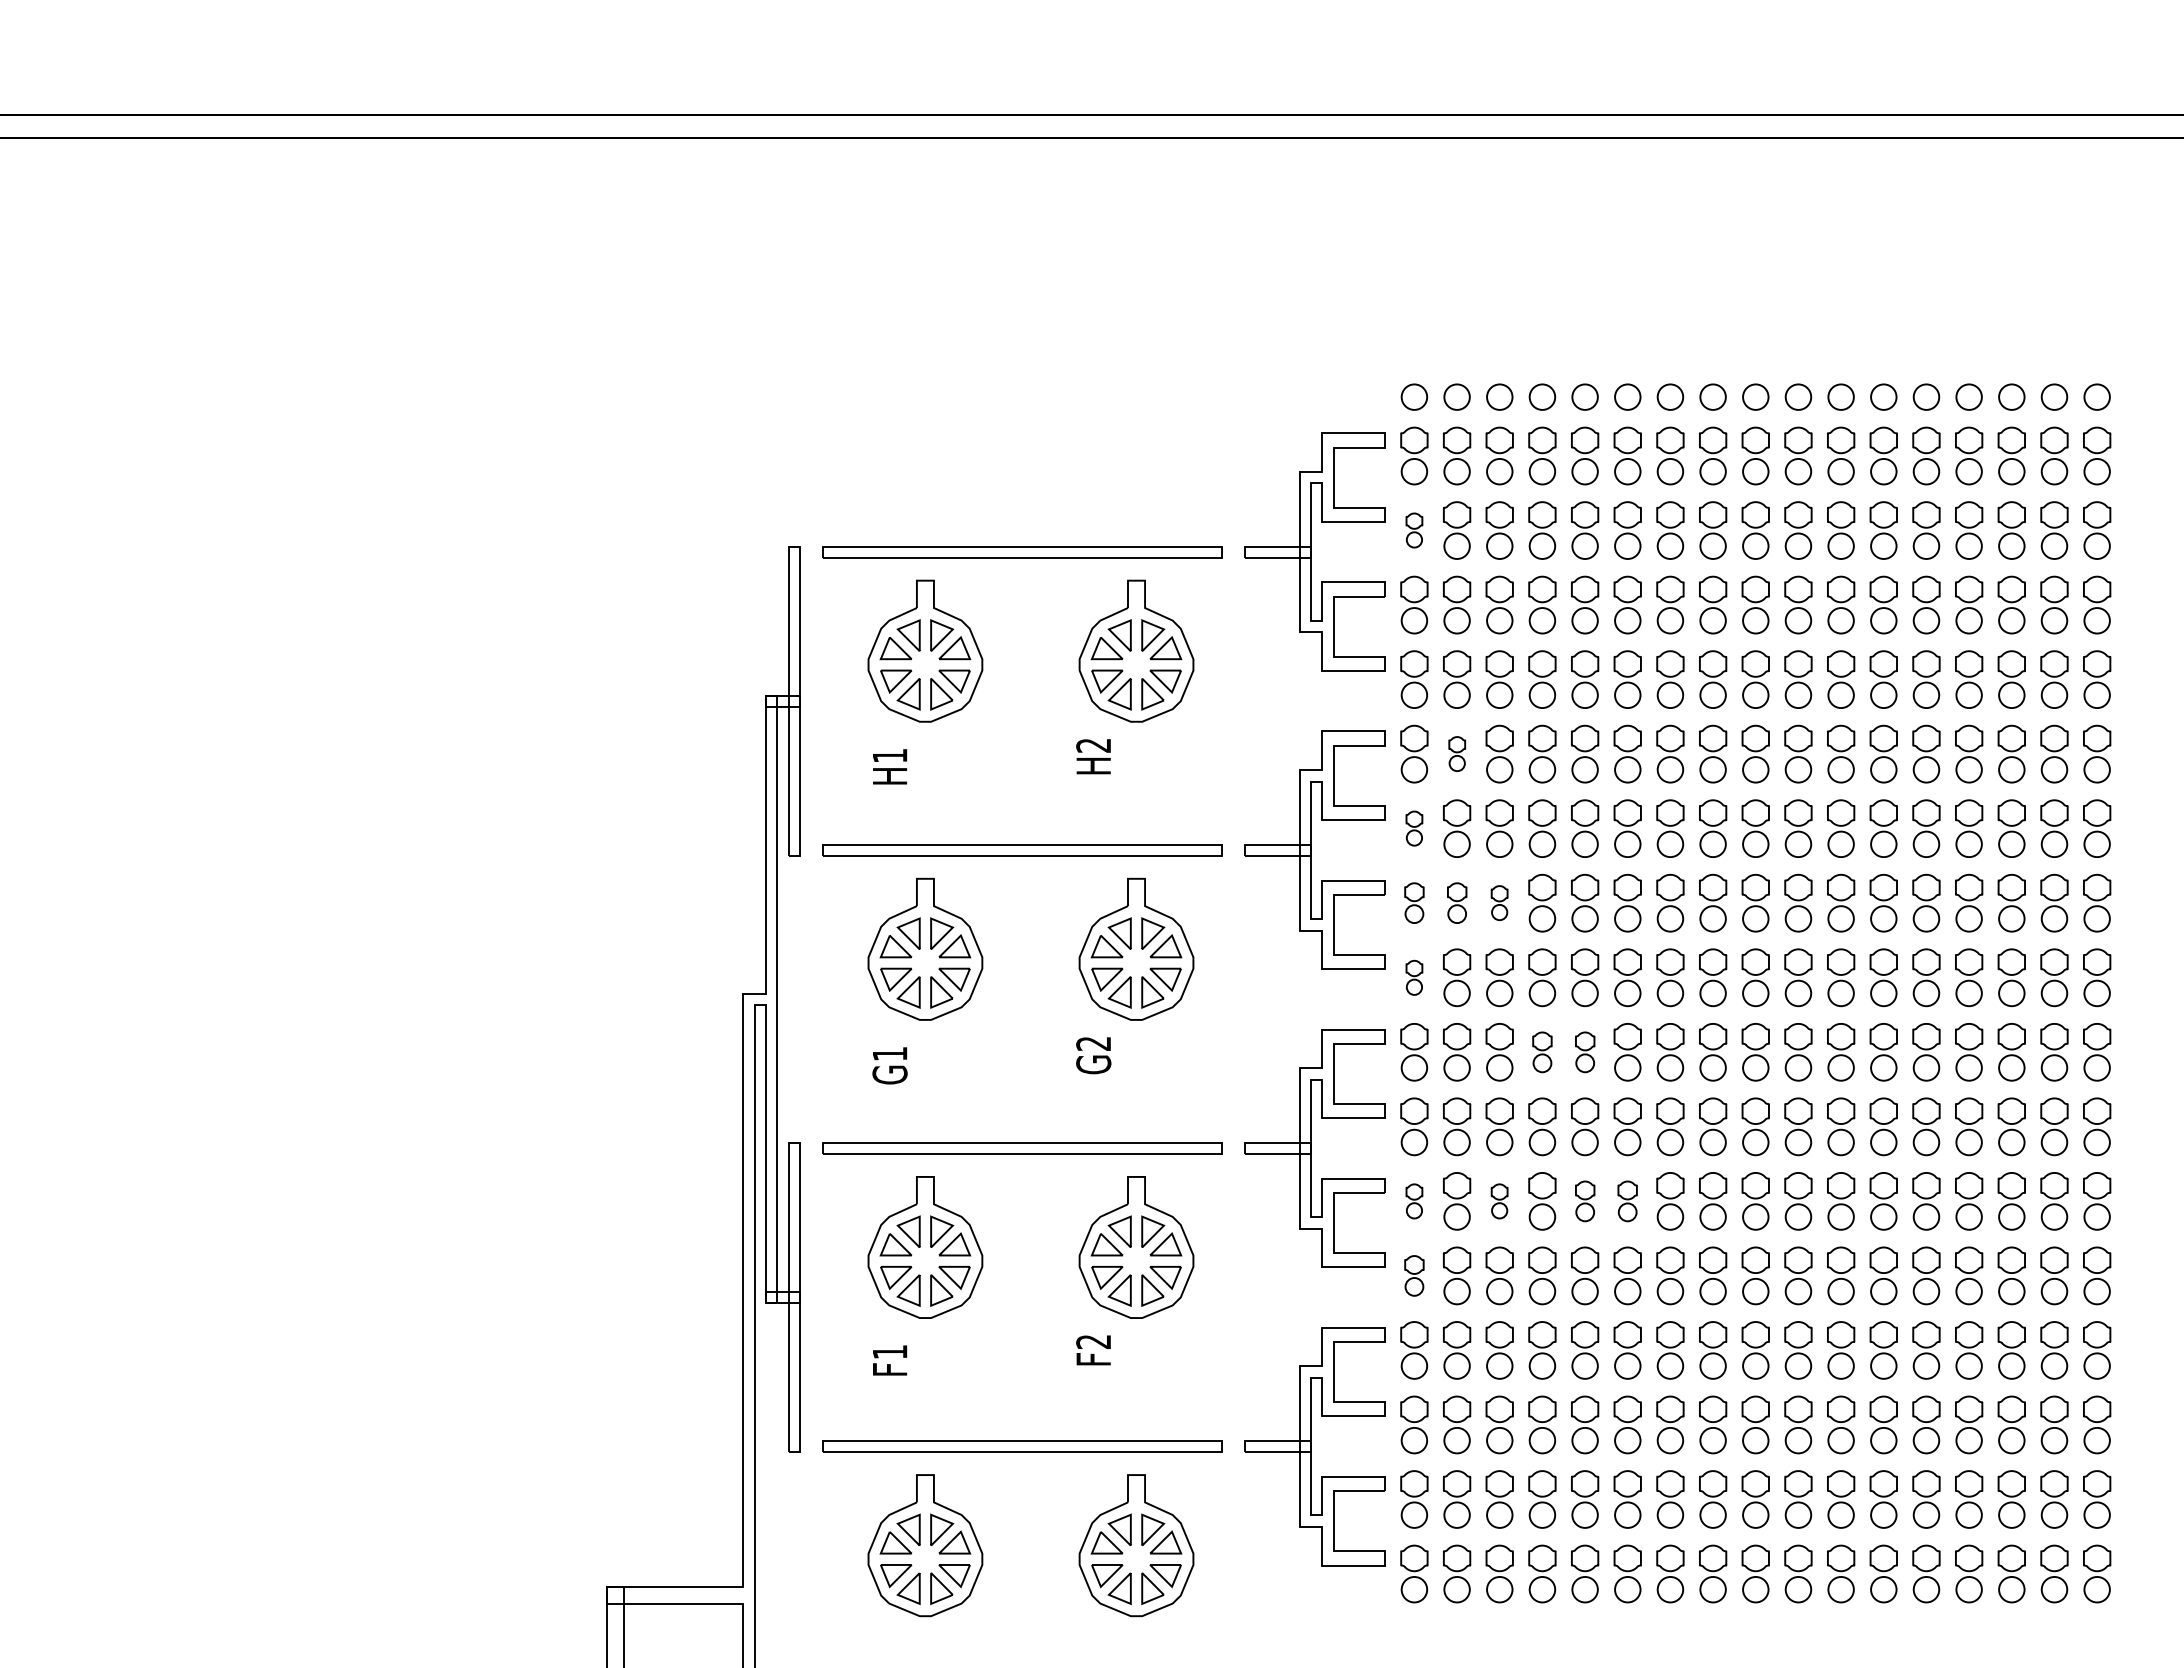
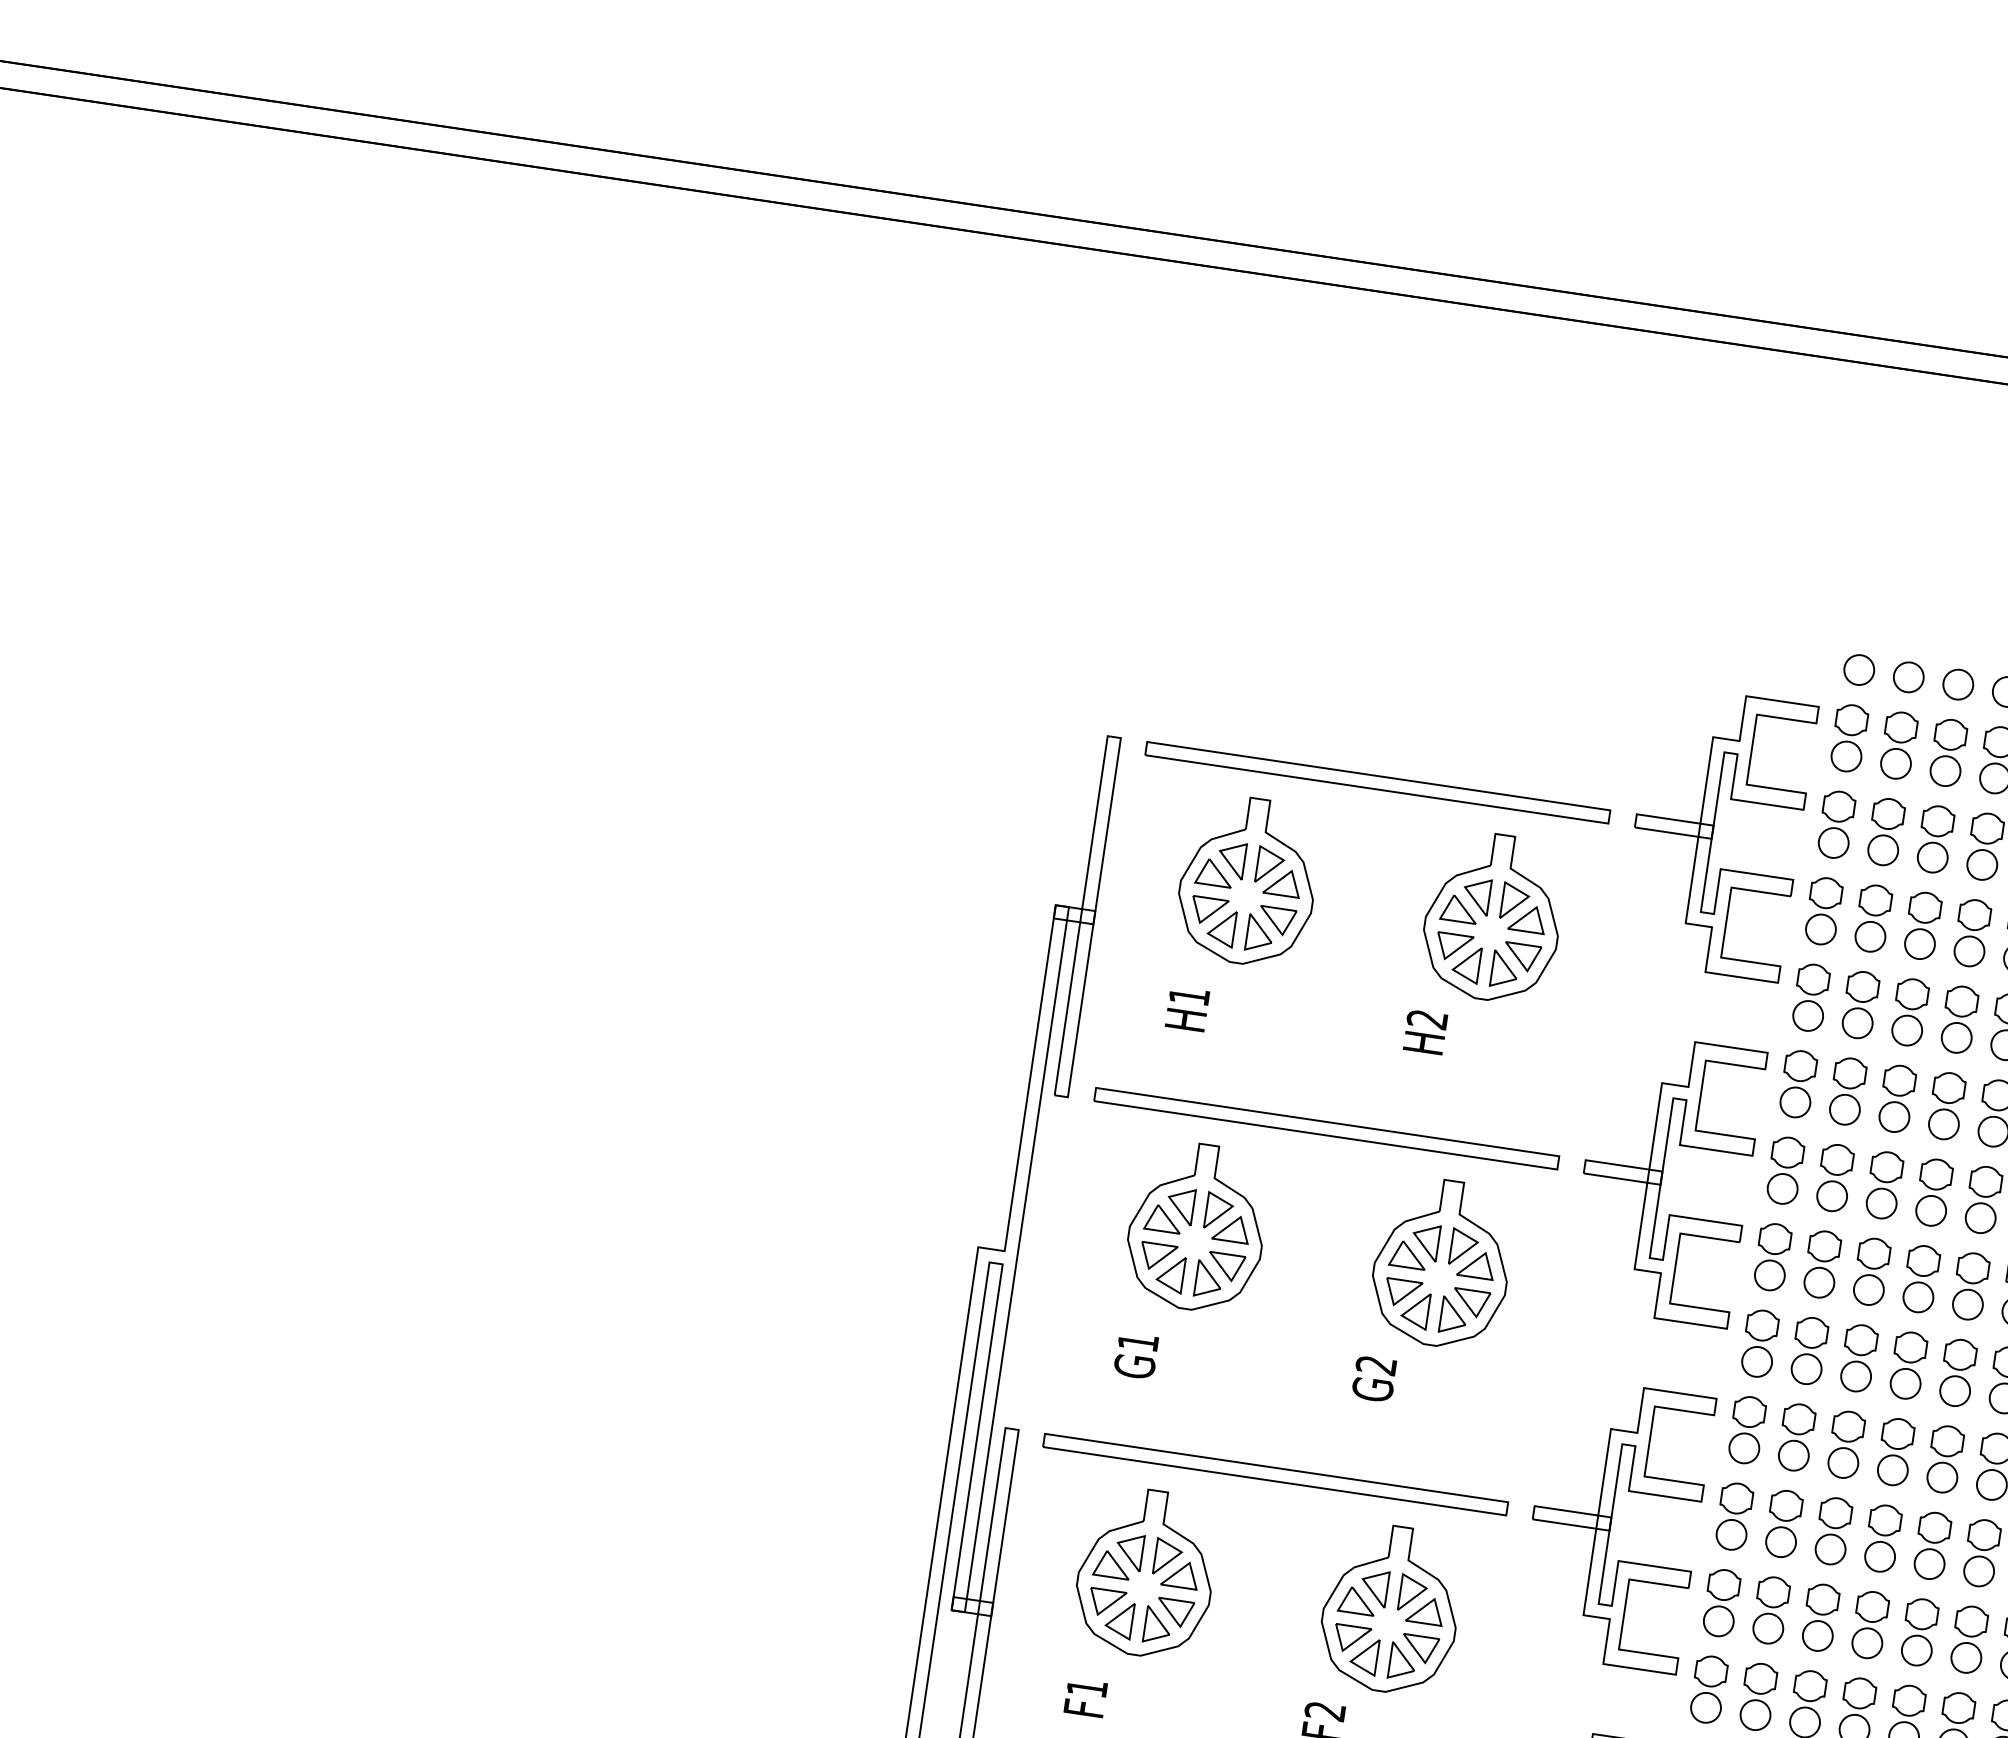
part: (1414, 530) -> (1836, 824), size x1.67
part: (1457, 753) -> (1848, 1090), size x1.67
part: (1414, 828) -> (1785, 1170), size x1.67
part: (1414, 902) -> (1772, 1256), size x1.43
part: (1457, 902) -> (1822, 1263), size x1.43
part: (1499, 902) -> (1871, 1270), size x1.67
part: (1414, 977) -> (1759, 1343), size x1.67
part: (1542, 1052) -> (1895, 1452), size x1.43
part: (1585, 1052) -> (1945, 1459), size x1.43
part: (1414, 1201) -> (1721, 1603), size x1.67
part: (1499, 1201) -> (1820, 1617), size x1.67
part: (1585, 1201) -> (1919, 1632), size x1.43
part: (1627, 1201) -> (1968, 1639), size x1.43
part: (1414, 1275) -> (1708, 1689), size x1.43

